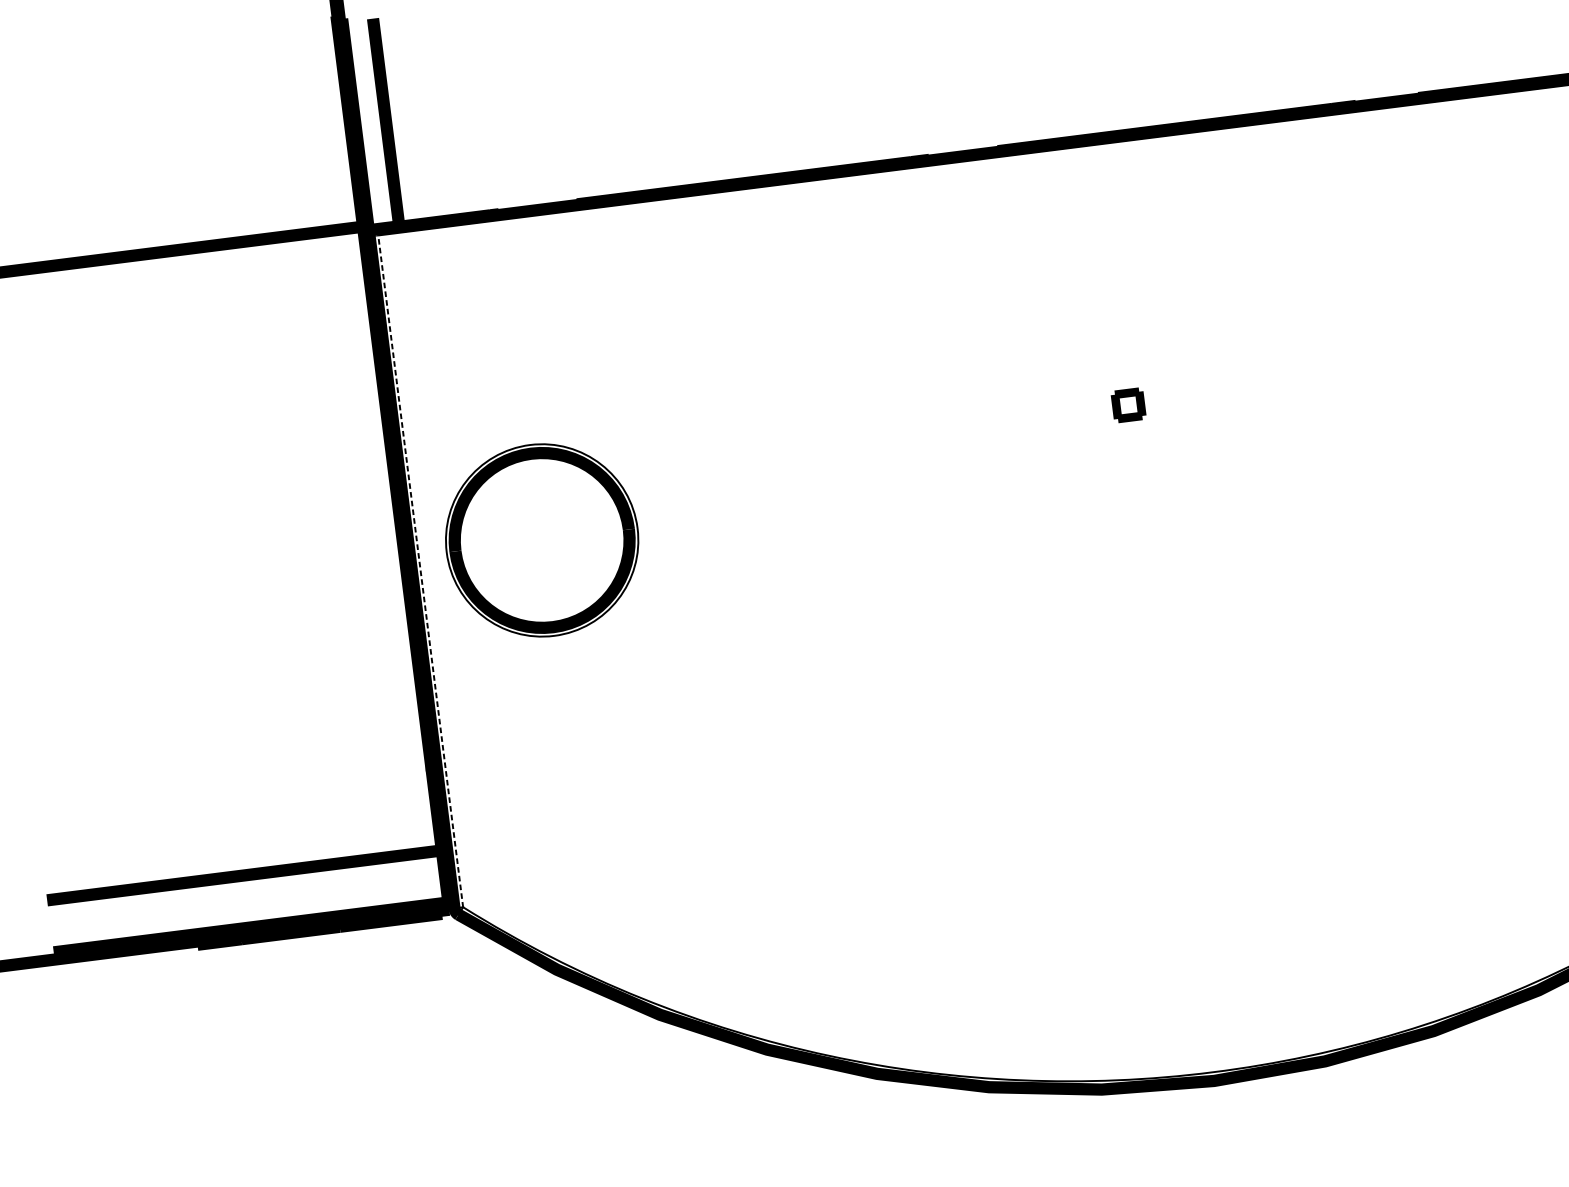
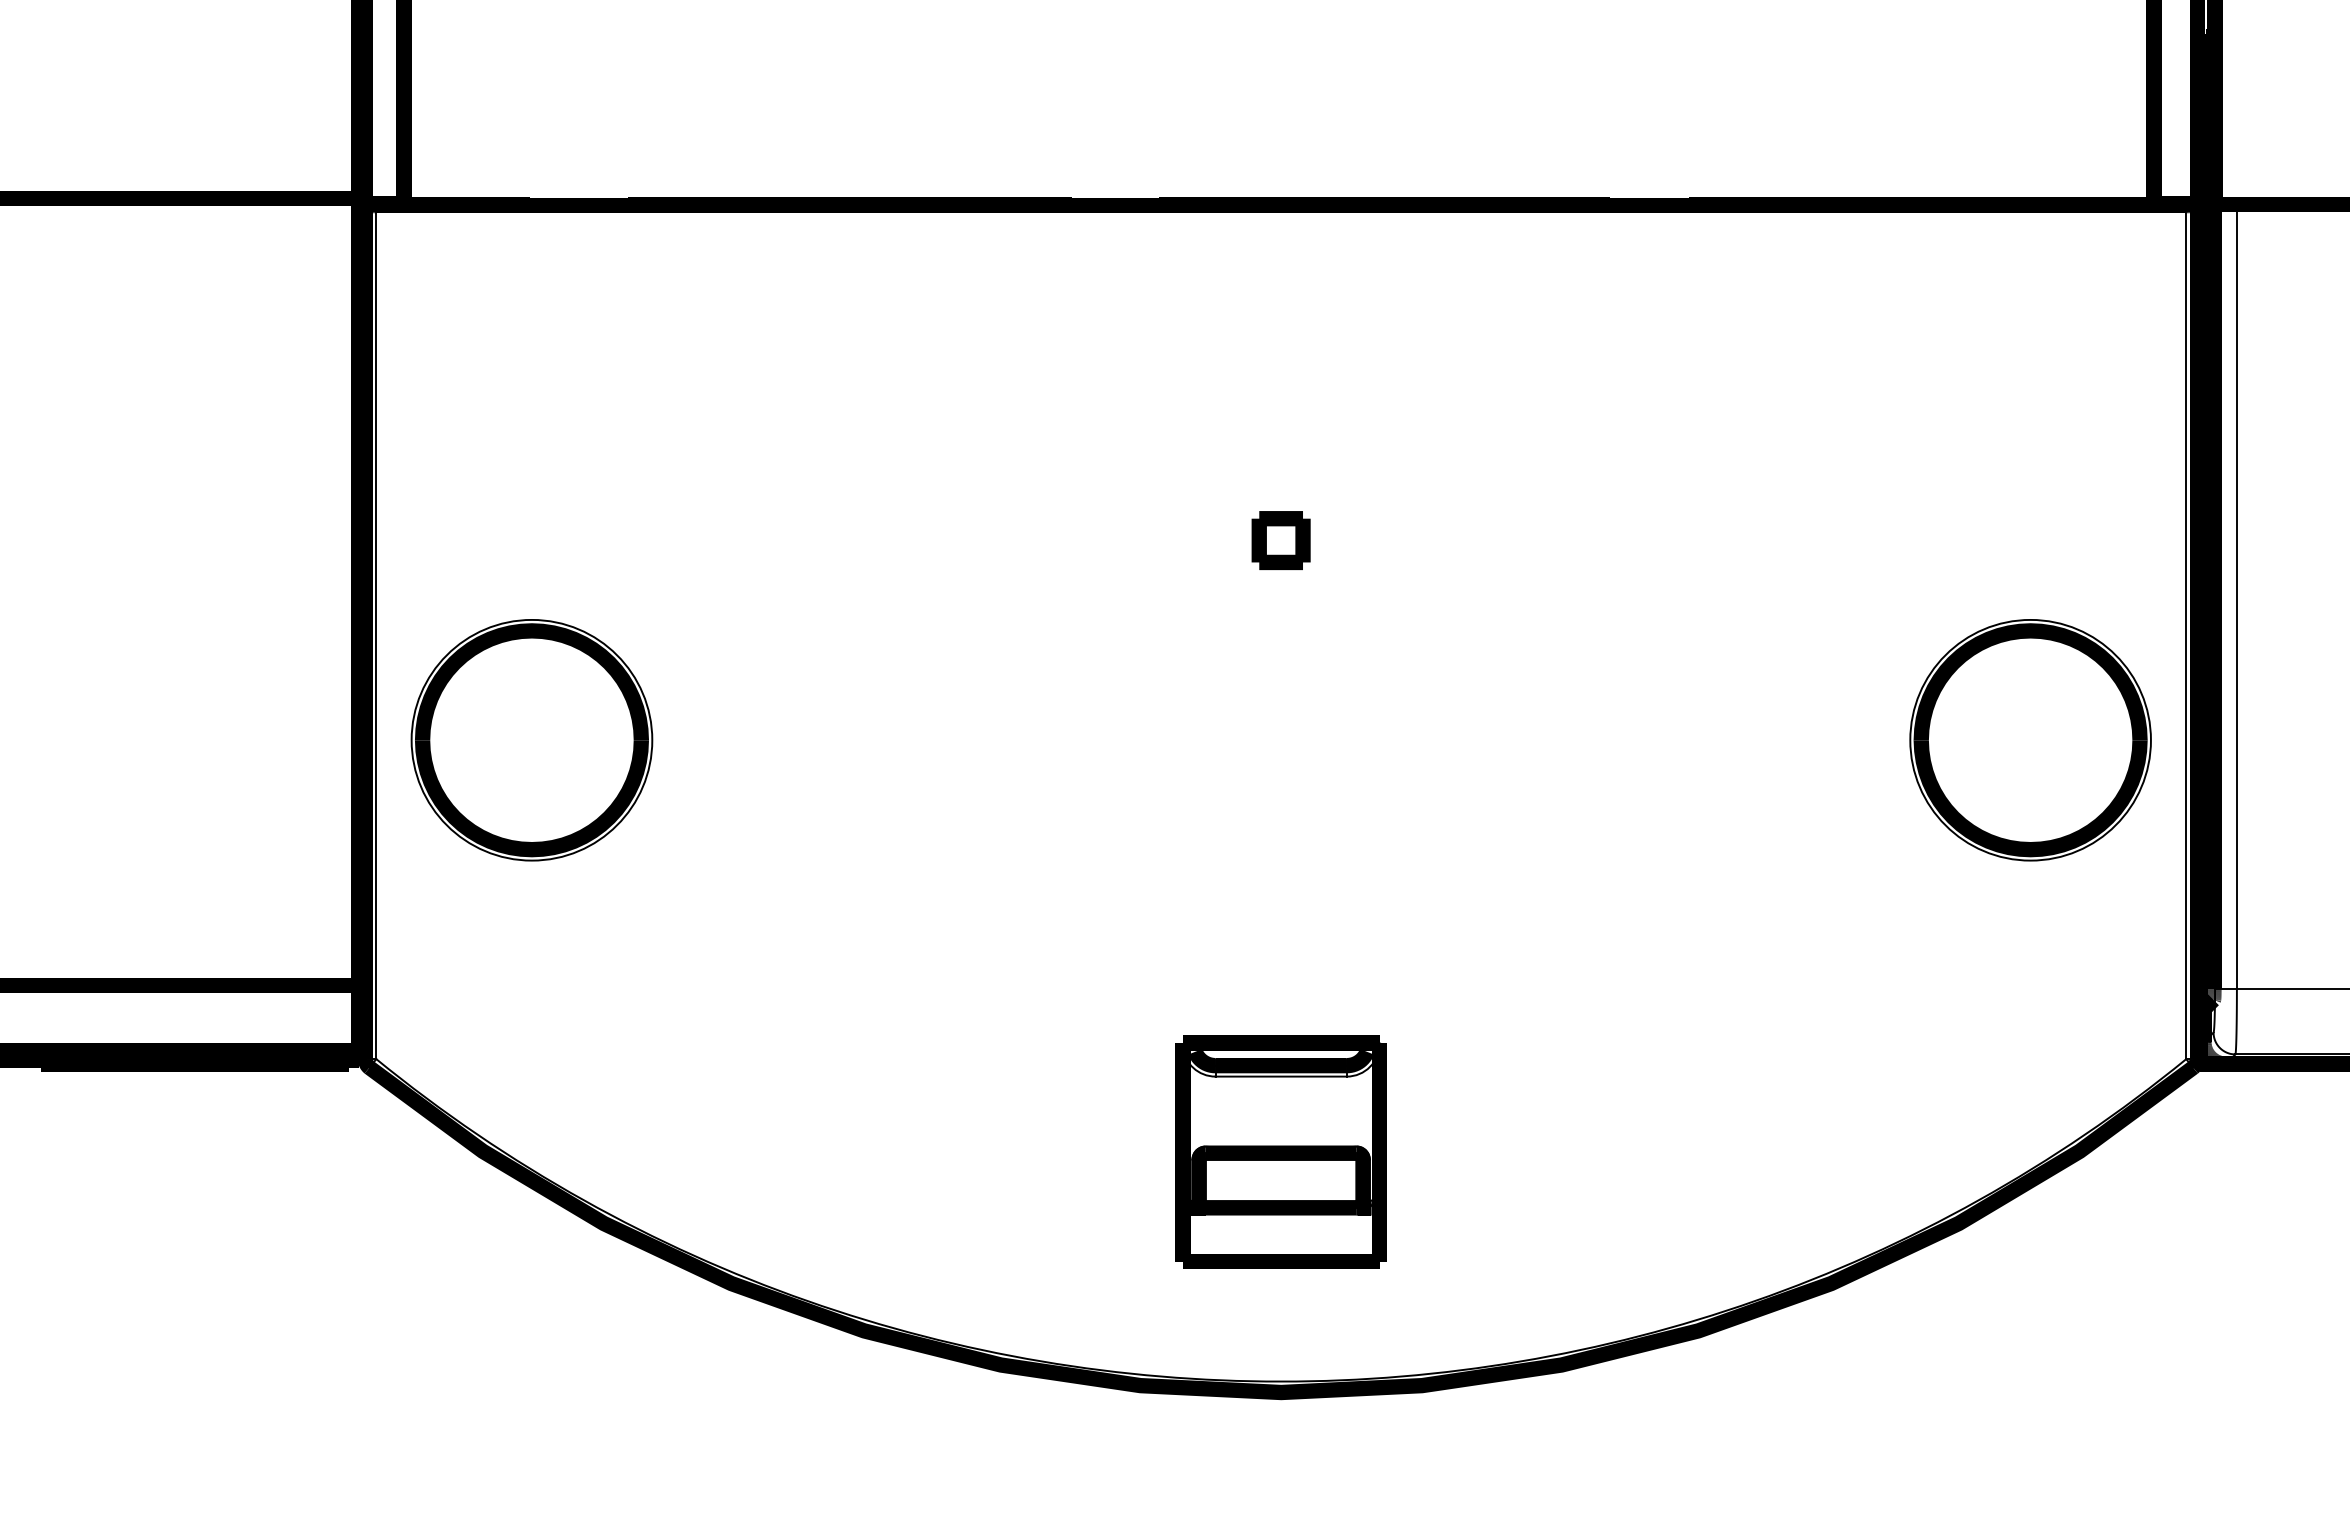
part: (1128, 405) -> (1280, 540), size x1.43
part: (541, 540) -> (531, 740), moved
line: (420, 568) -> (376, 632), dashed -> solid
part: (1189, 889) -> (1280, 1151), added

